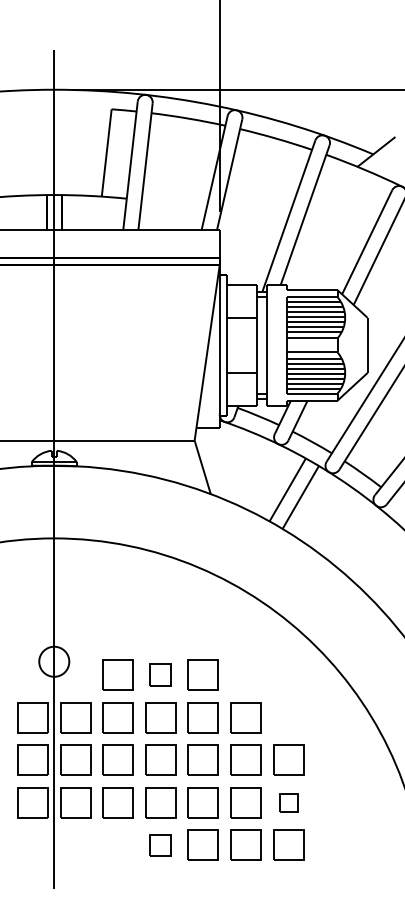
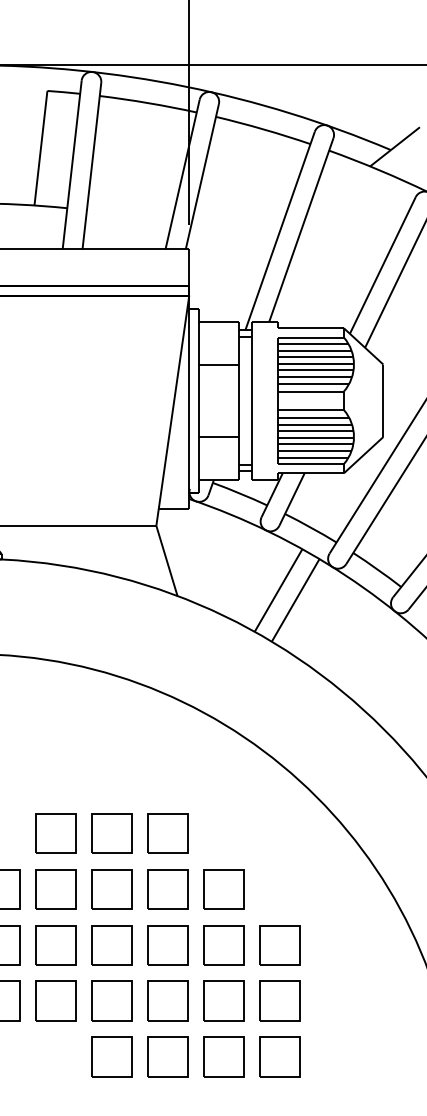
part: (160, 674) -> (111, 832), size x1.43
part: (288, 802) -> (279, 1000), size x1.67
part: (160, 844) -> (111, 1055), size x1.43

